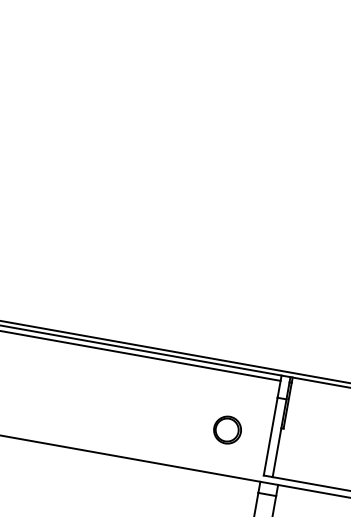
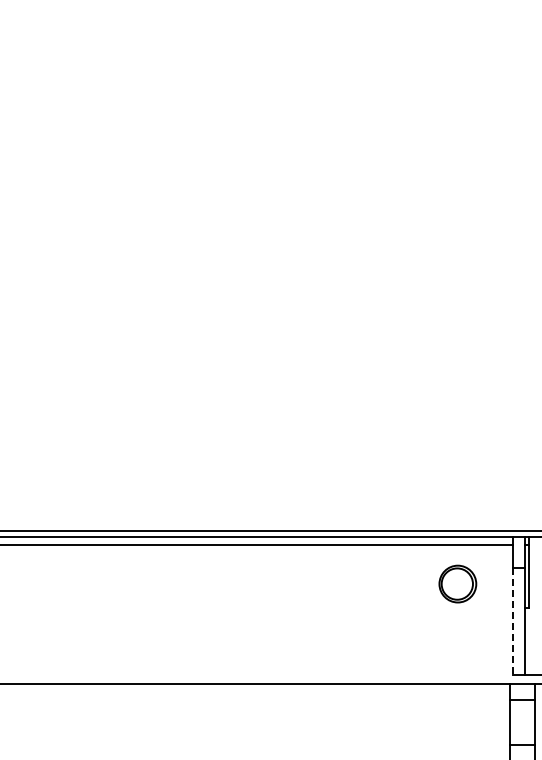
part: (227, 429) -> (457, 583), moved
line: (270, 436) -> (513, 621), solid -> dashed

